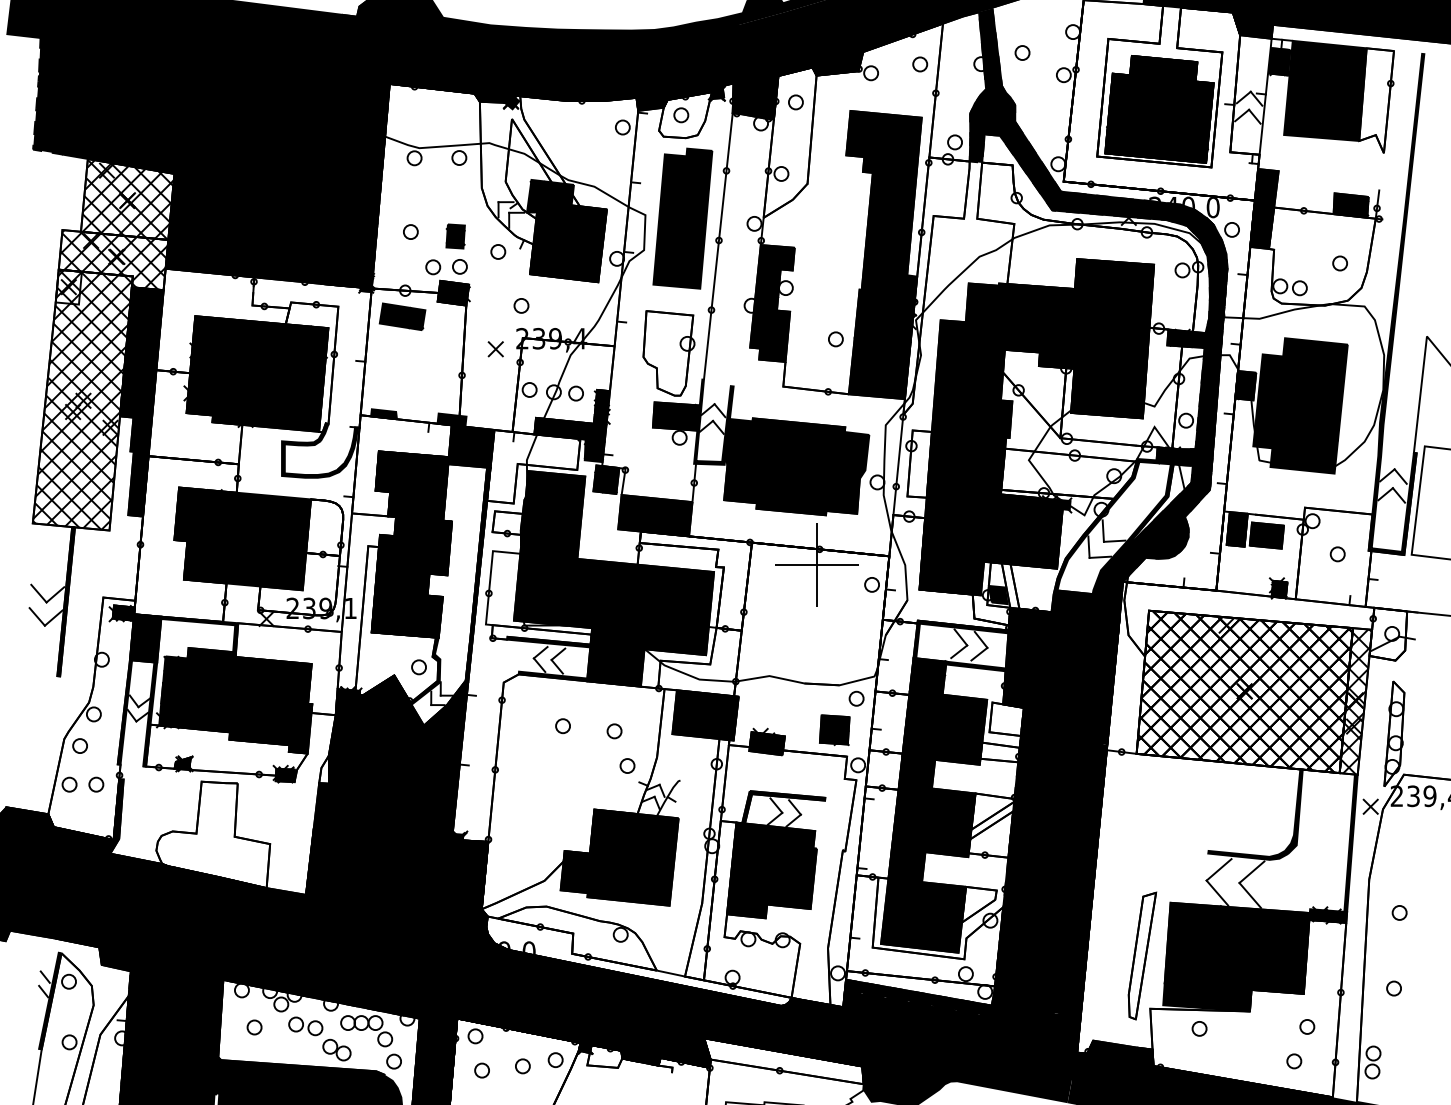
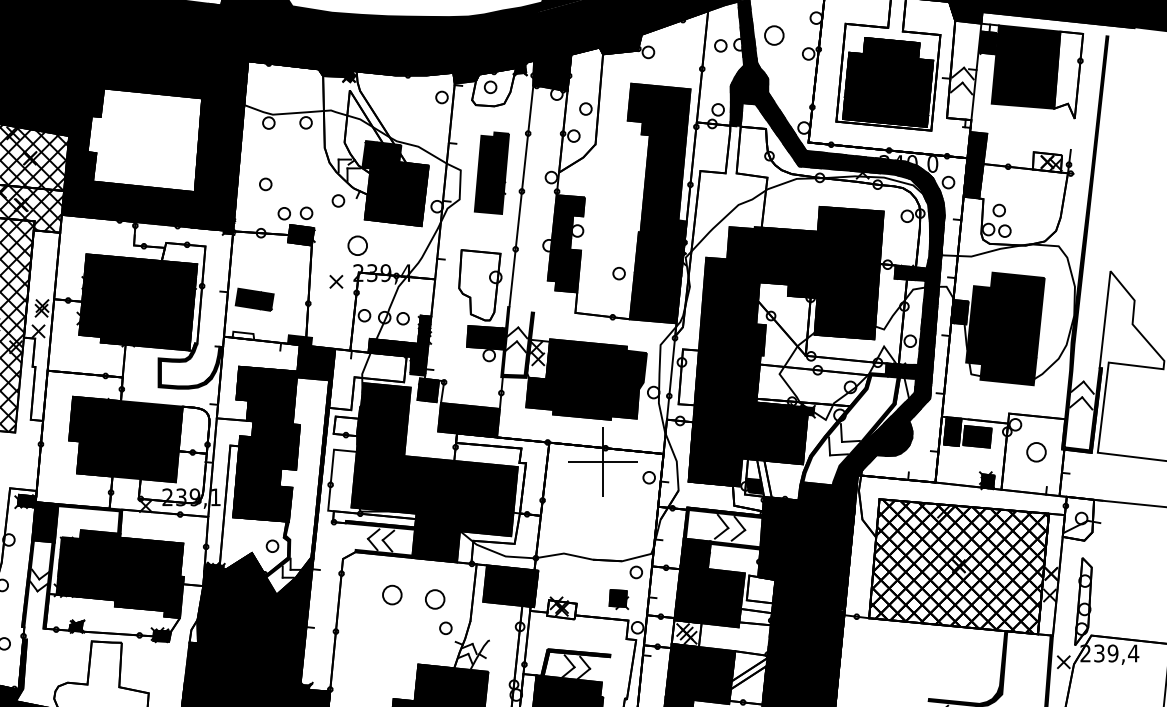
circle: (1022, 52) -> (774, 35), size x1.6
circle: (920, 64) -> (721, 45), moved
circle: (795, 102) -> (585, 109), moved
fill: (265, 178) -> (144, 139), removed
fill: (1350, 205) -> (1046, 162), removed
part: (682, 218) -> (491, 173), size x0.7
part: (455, 236) -> (302, 188), removed
circle: (1339, 263) -> (998, 210), moved
circle: (521, 305) -> (357, 245), size x1.6
part: (402, 316) -> (254, 299), moved
fill: (141, 401) -> (41, 325), removed
fill: (384, 414) -> (243, 336), removed
fill: (738, 442) -> (538, 359), removed
circle: (1337, 554) -> (1036, 452), size x1.6
hatch: (1355, 701) -> (1051, 574), removed
circle: (562, 726) -> (391, 595), size x1.6
part: (834, 730) -> (617, 598), size x0.7
circle: (614, 731) -> (435, 599), size x1.6
fill: (766, 743) -> (561, 609), removed
fill: (917, 772) -> (686, 633), removed

